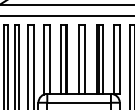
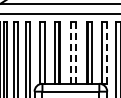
line: (78, 58) -> (70, 52), solid -> dashed
line: (85, 58) -> (76, 52), solid -> dashed
line: (120, 58) -> (107, 52), solid -> dashed

